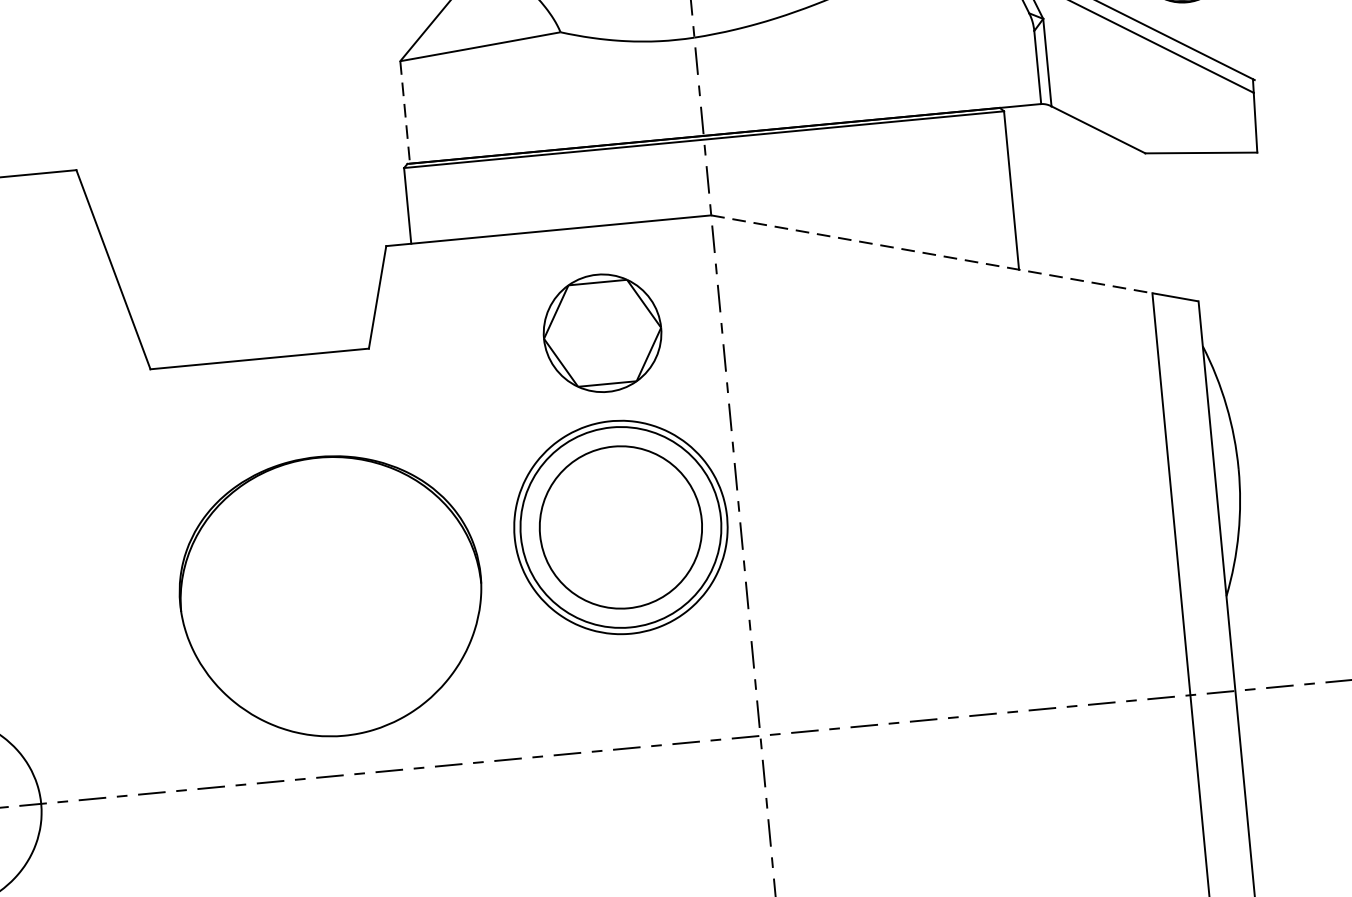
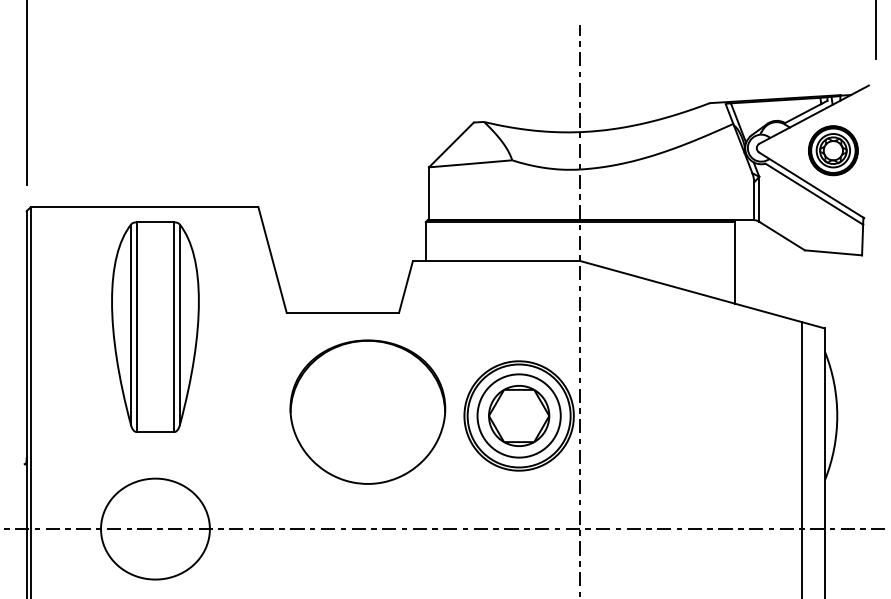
line: (406, 113) -> (429, 194), dashed -> solid
line: (932, 254) -> (691, 291), dashed -> solid
part: (603, 332) -> (519, 415), moved
part: (330, 595) -> (367, 411), moved

